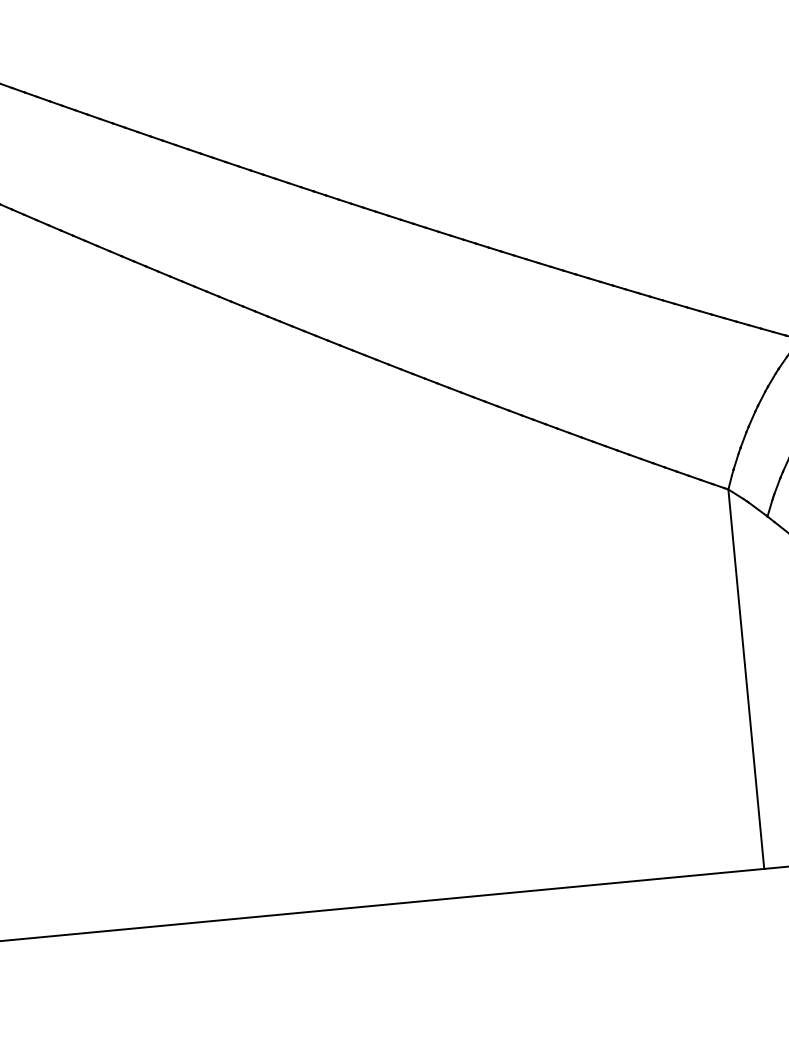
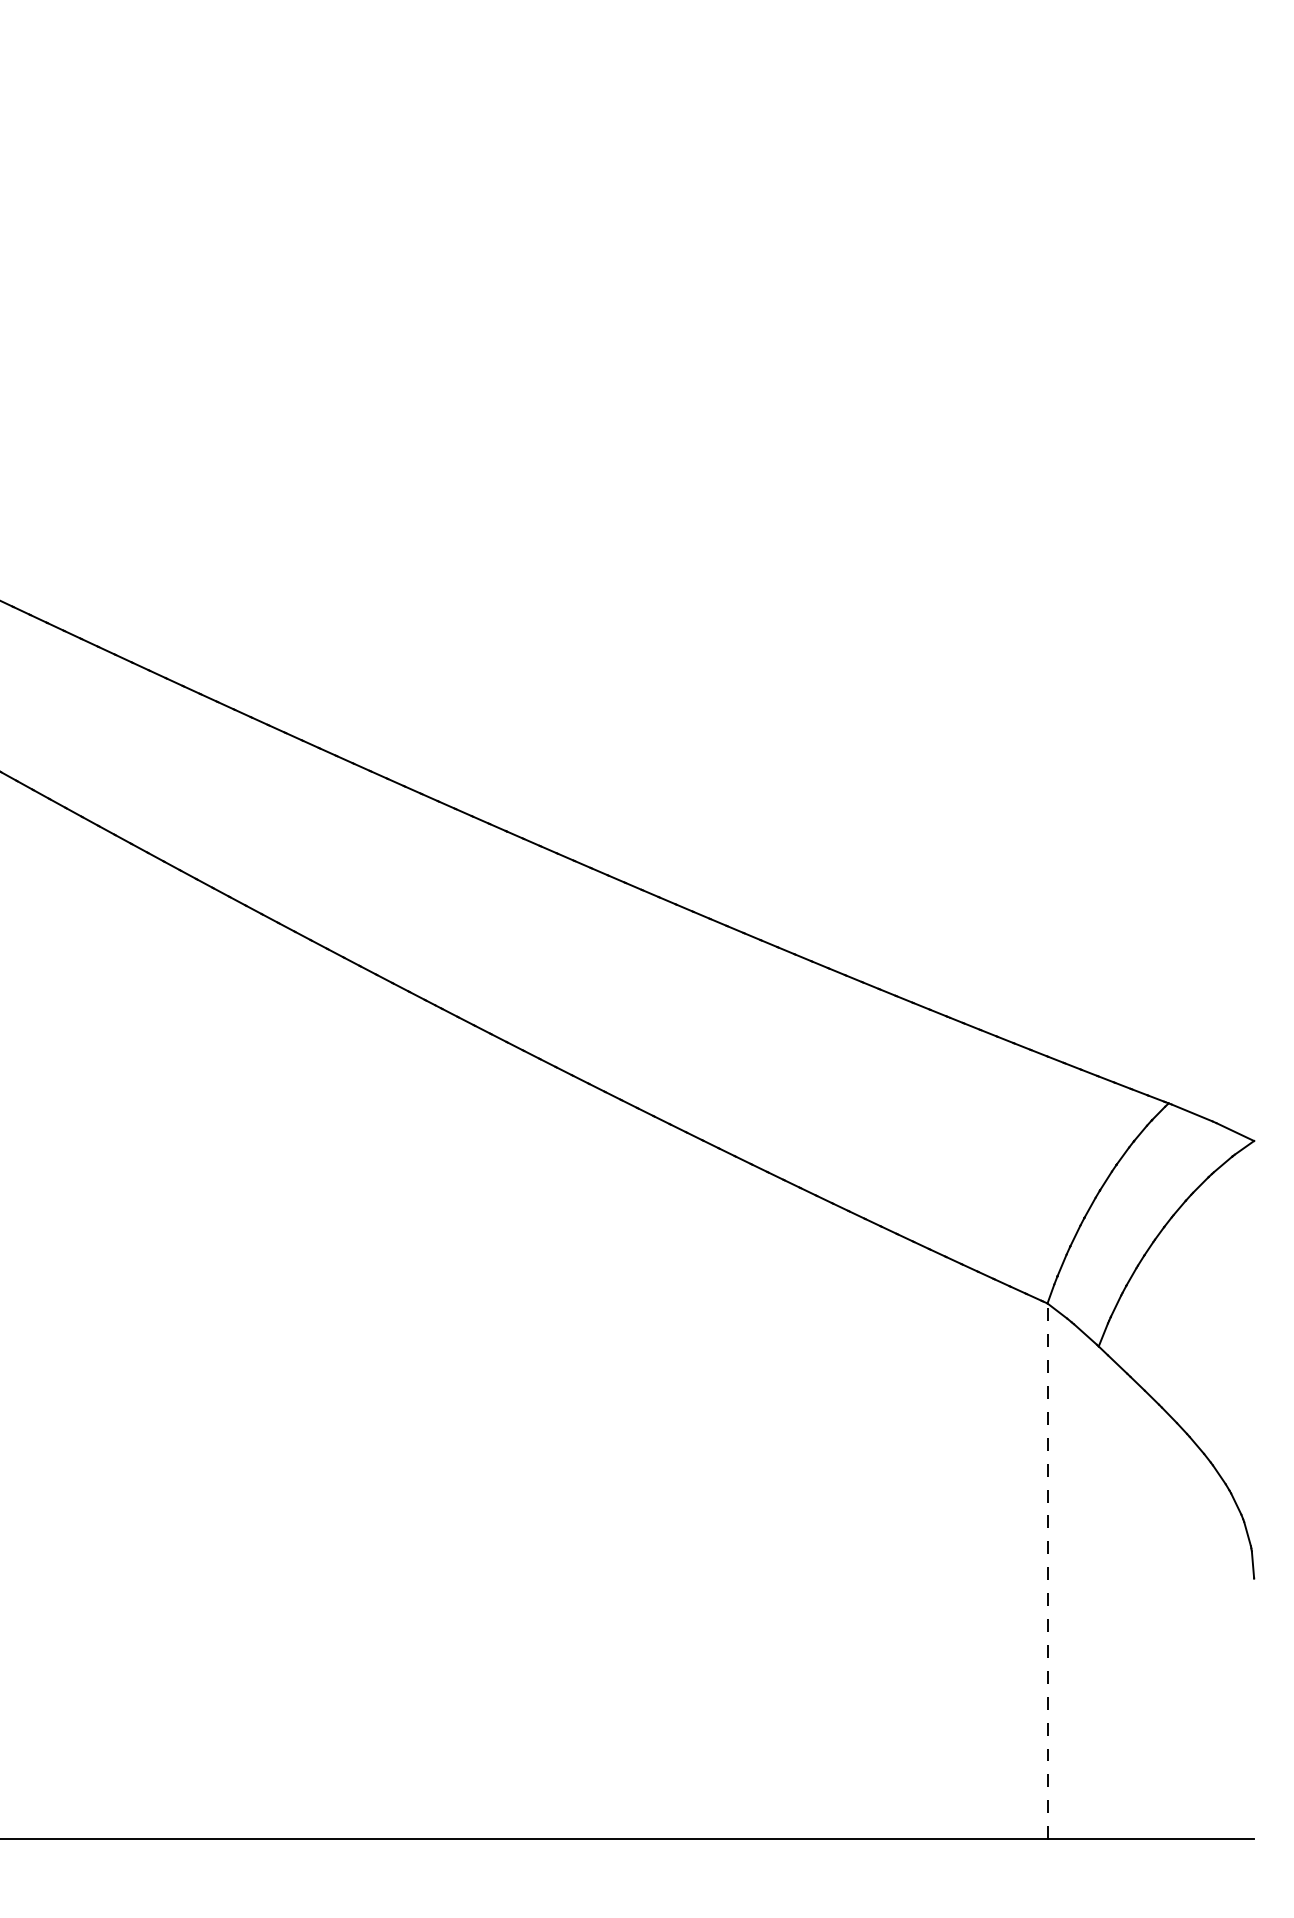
line: (746, 679) -> (1047, 1571), solid -> dashed

